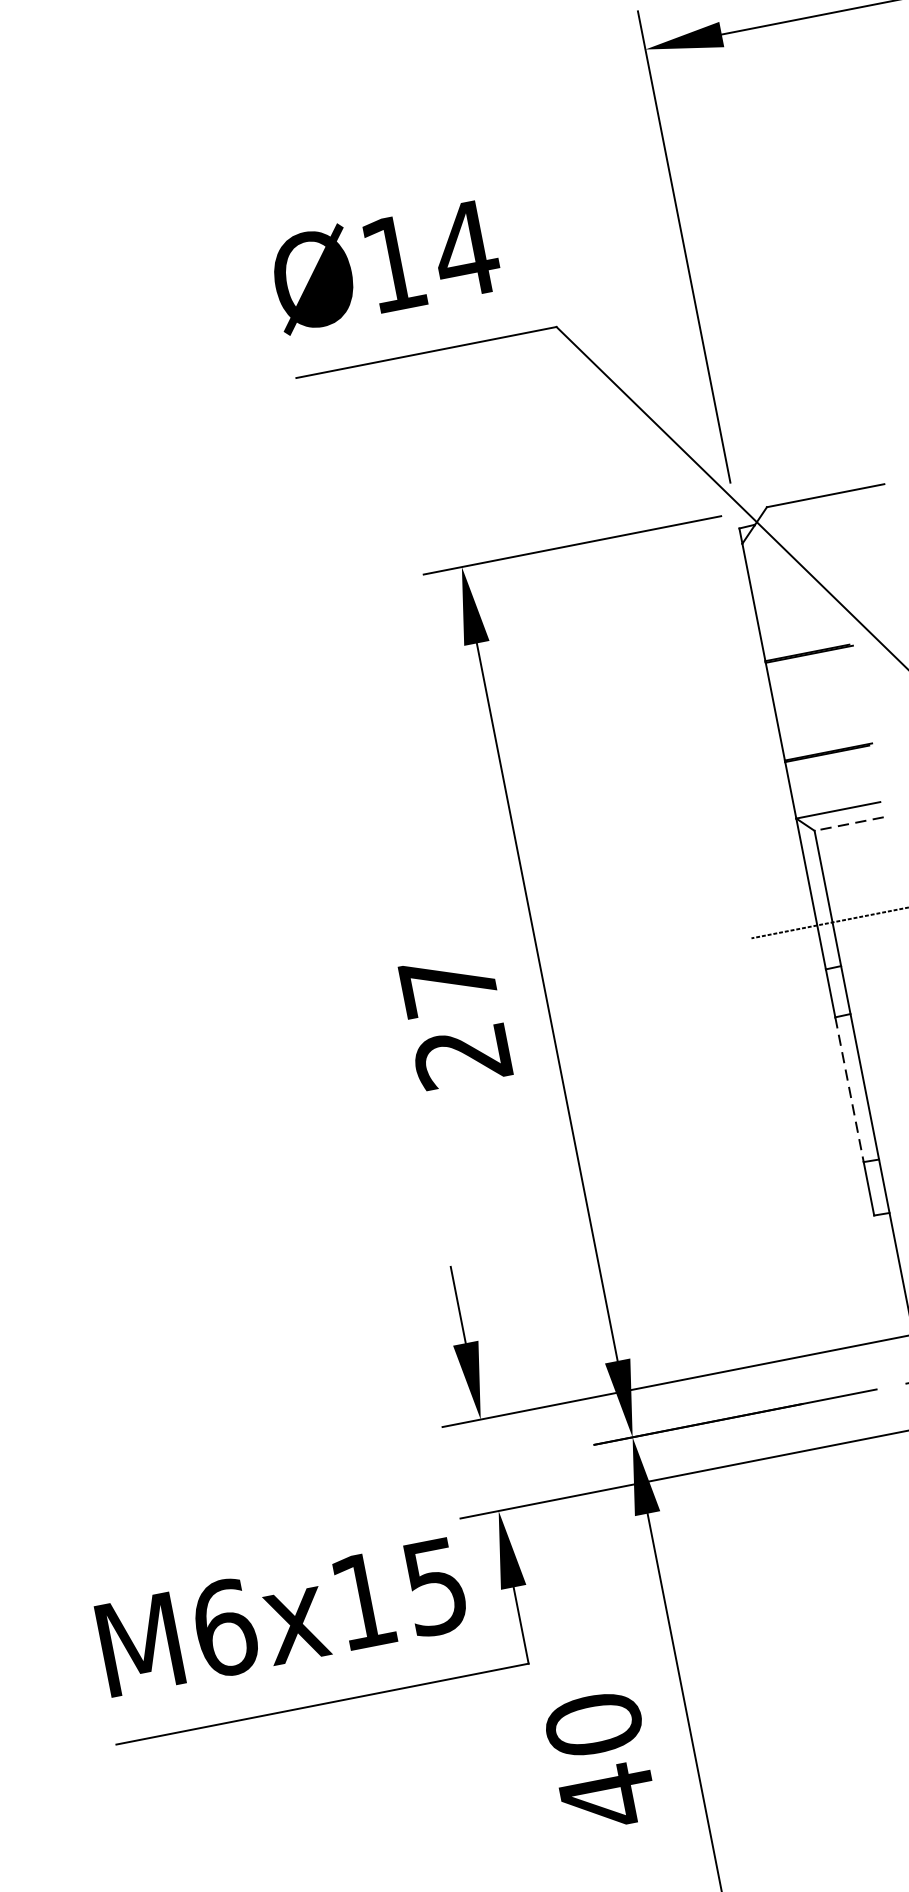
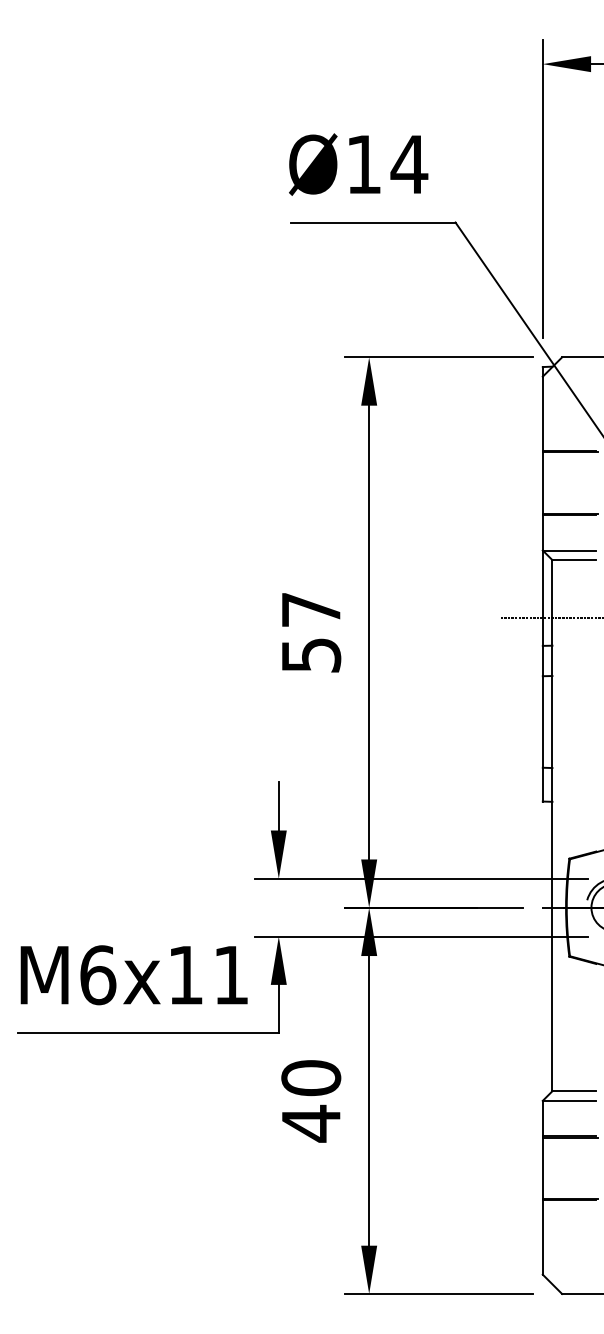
line: (849, 824) -> (574, 560), dashed -> solid
text: (463, 1056) -> (311, 655), 27 -> 57
line: (848, 1089) -> (542, 721), dashed -> solid
text: (434, 1587) -> (230, 975), M6x15 -> M6x11

